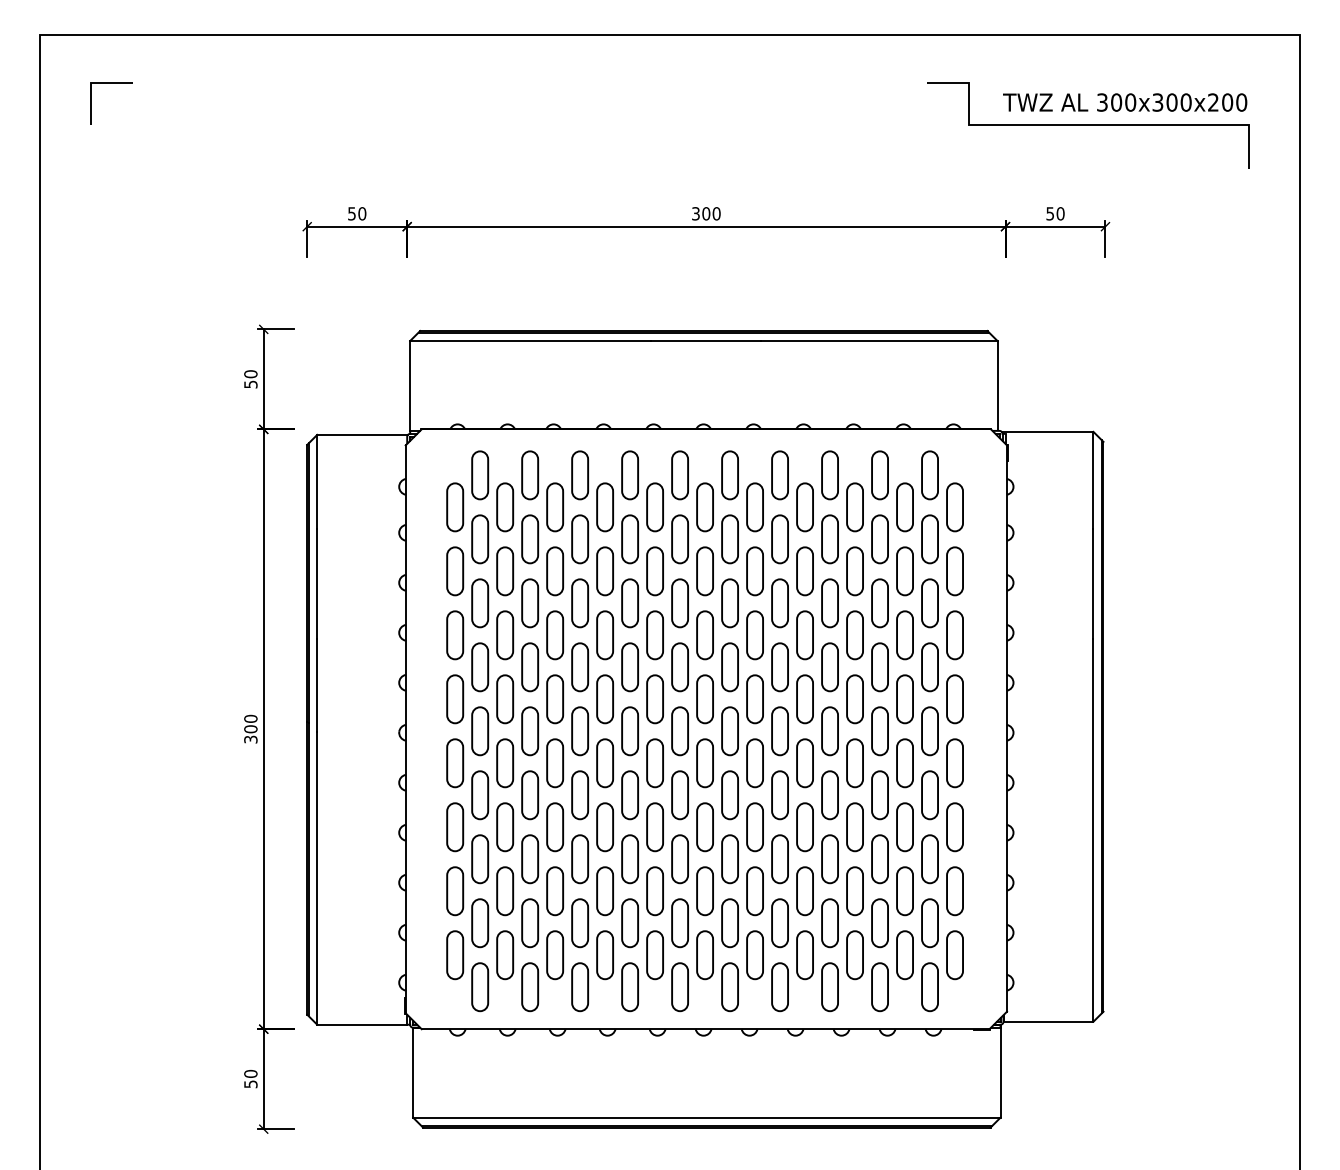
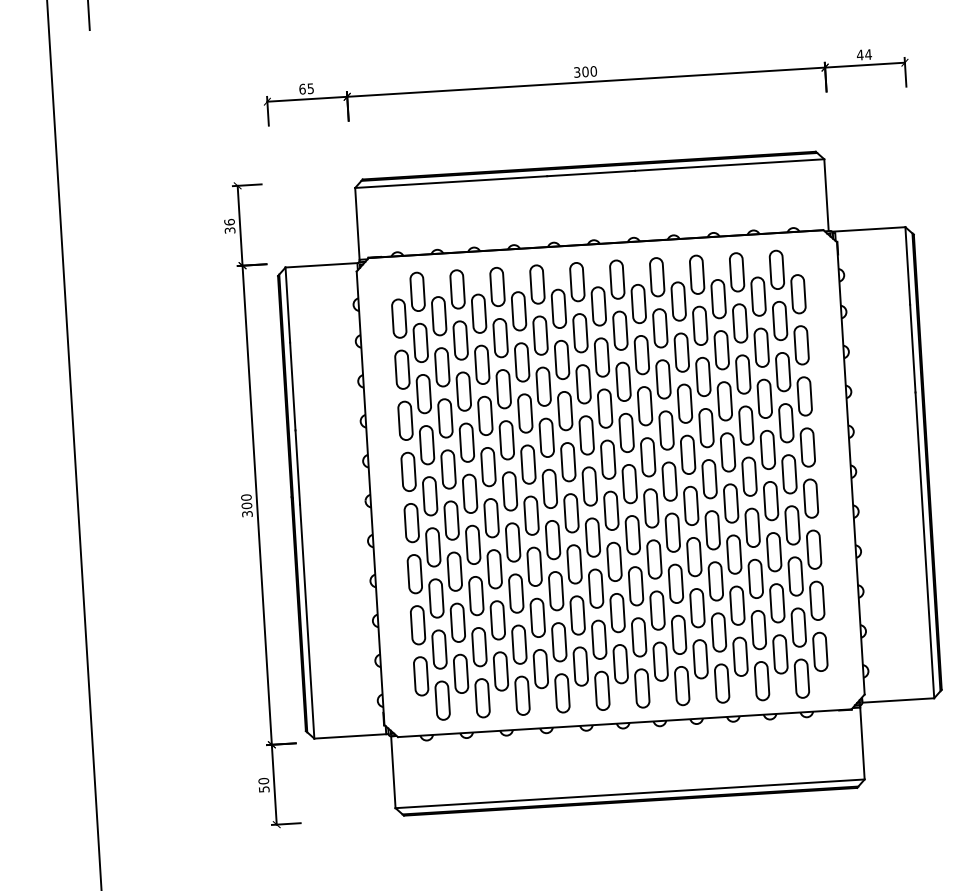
text: (357, 213) -> (306, 88), 50 -> 65
text: (1055, 213) -> (864, 54), 50 -> 44
text: (250, 379) -> (229, 226), 50 -> 36

